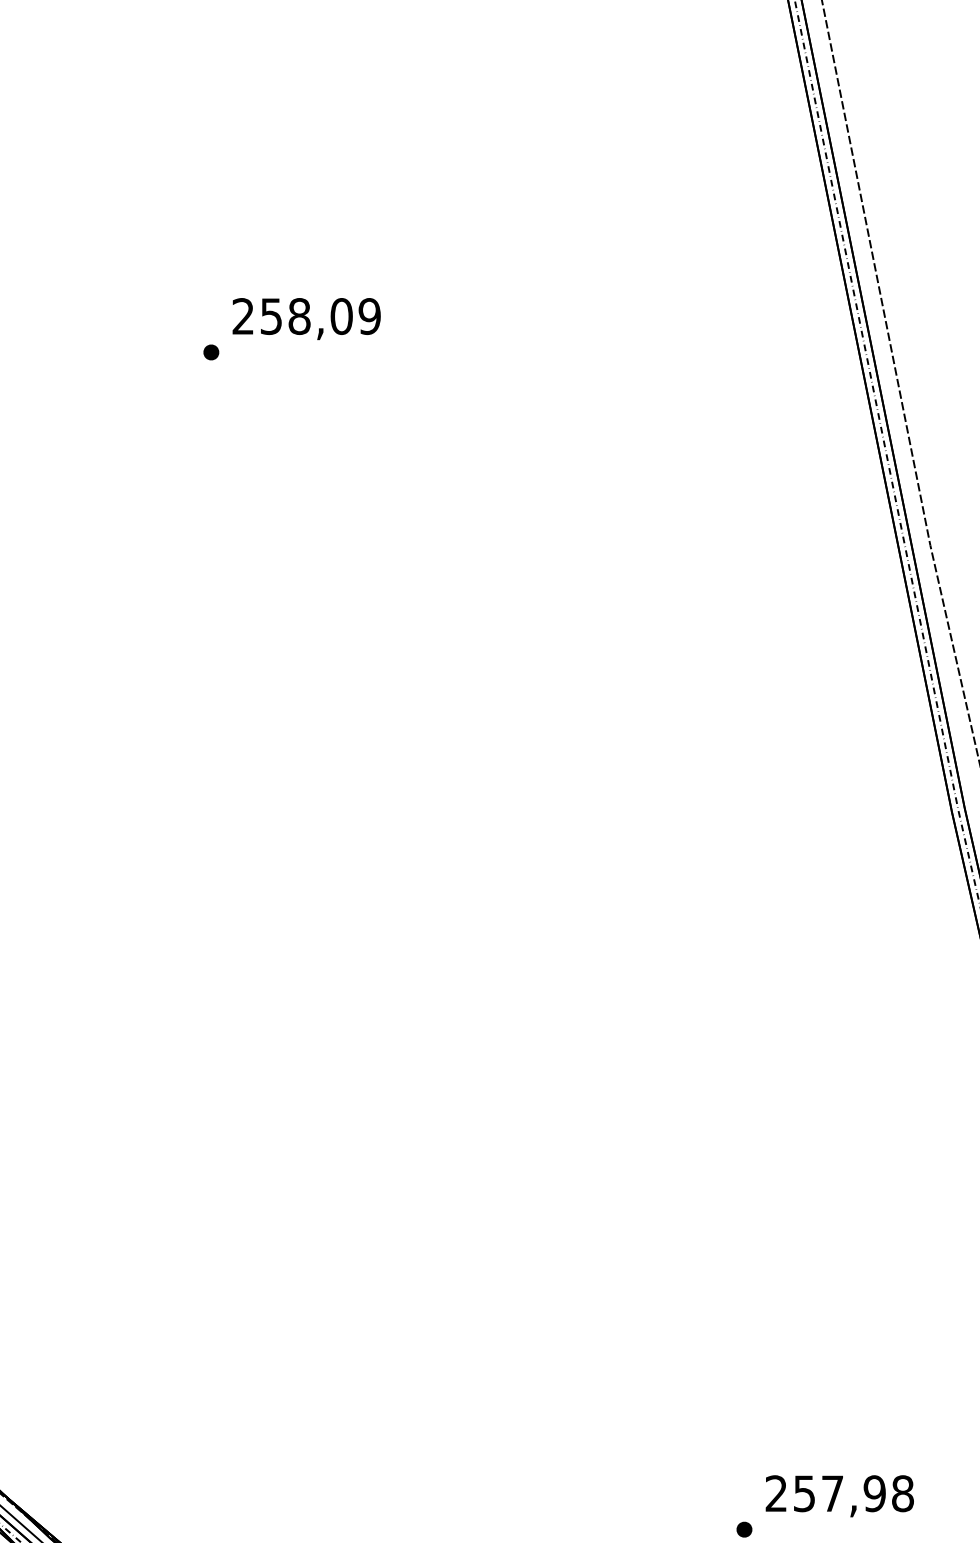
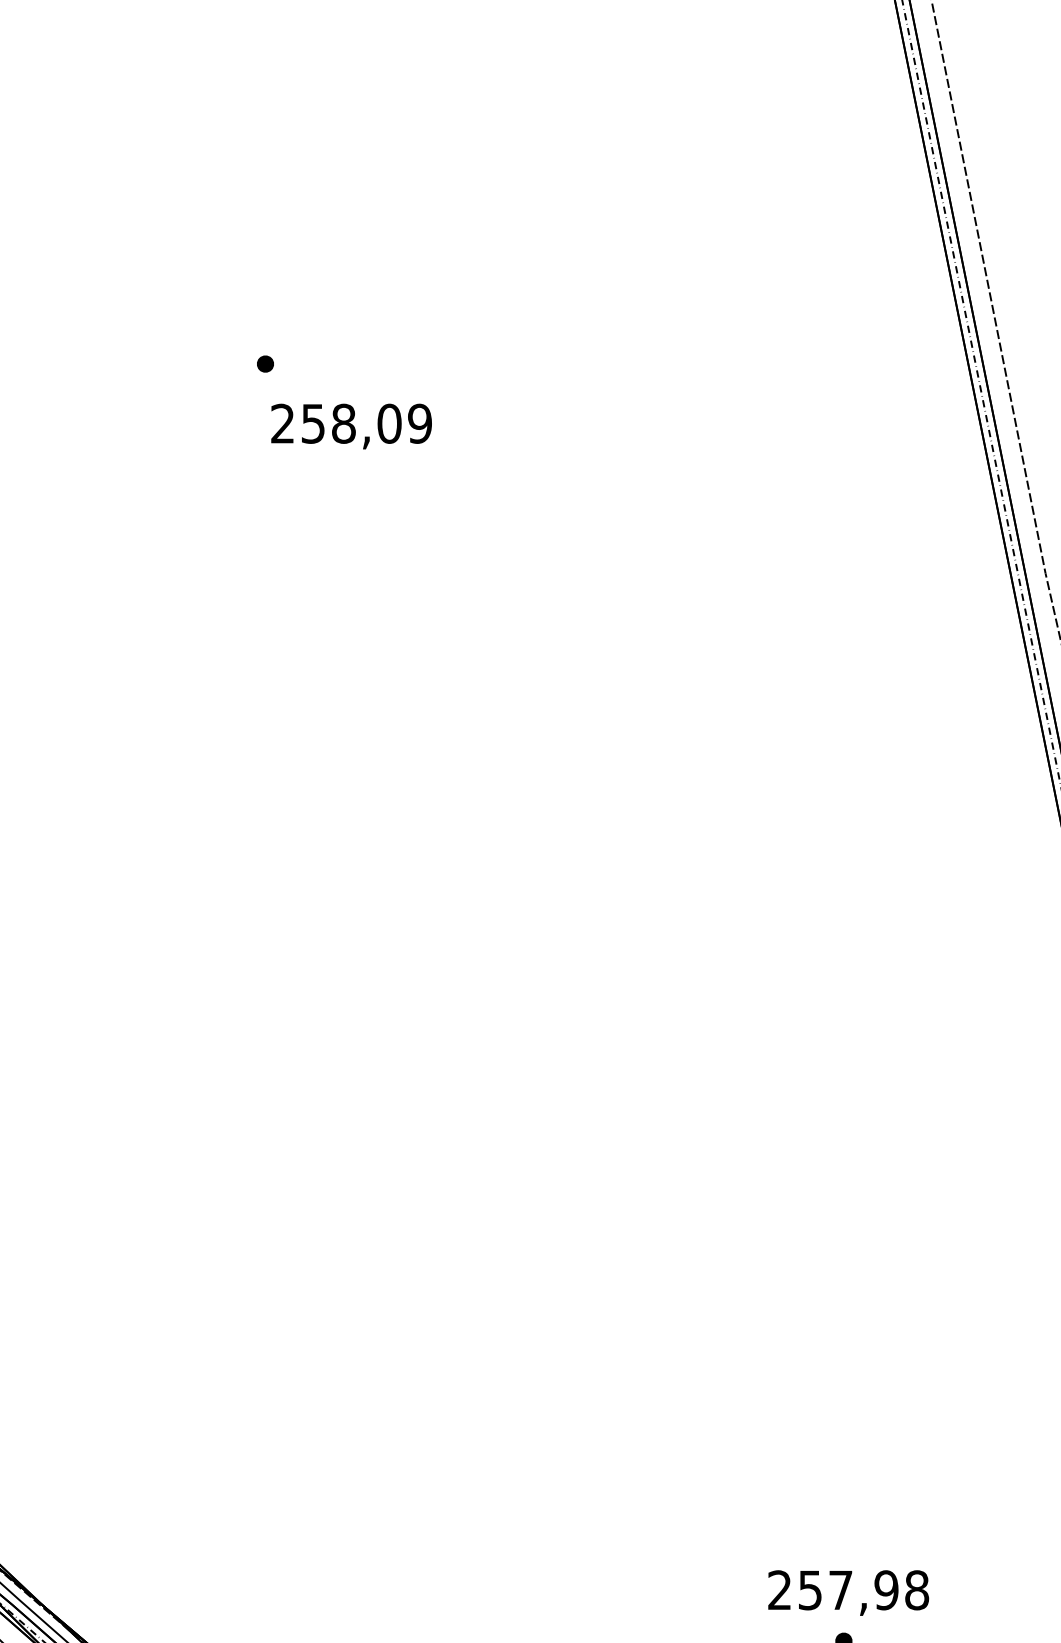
text: (306, 319) -> (351, 427), moved
text: (839, 1496) -> (848, 1593), moved

